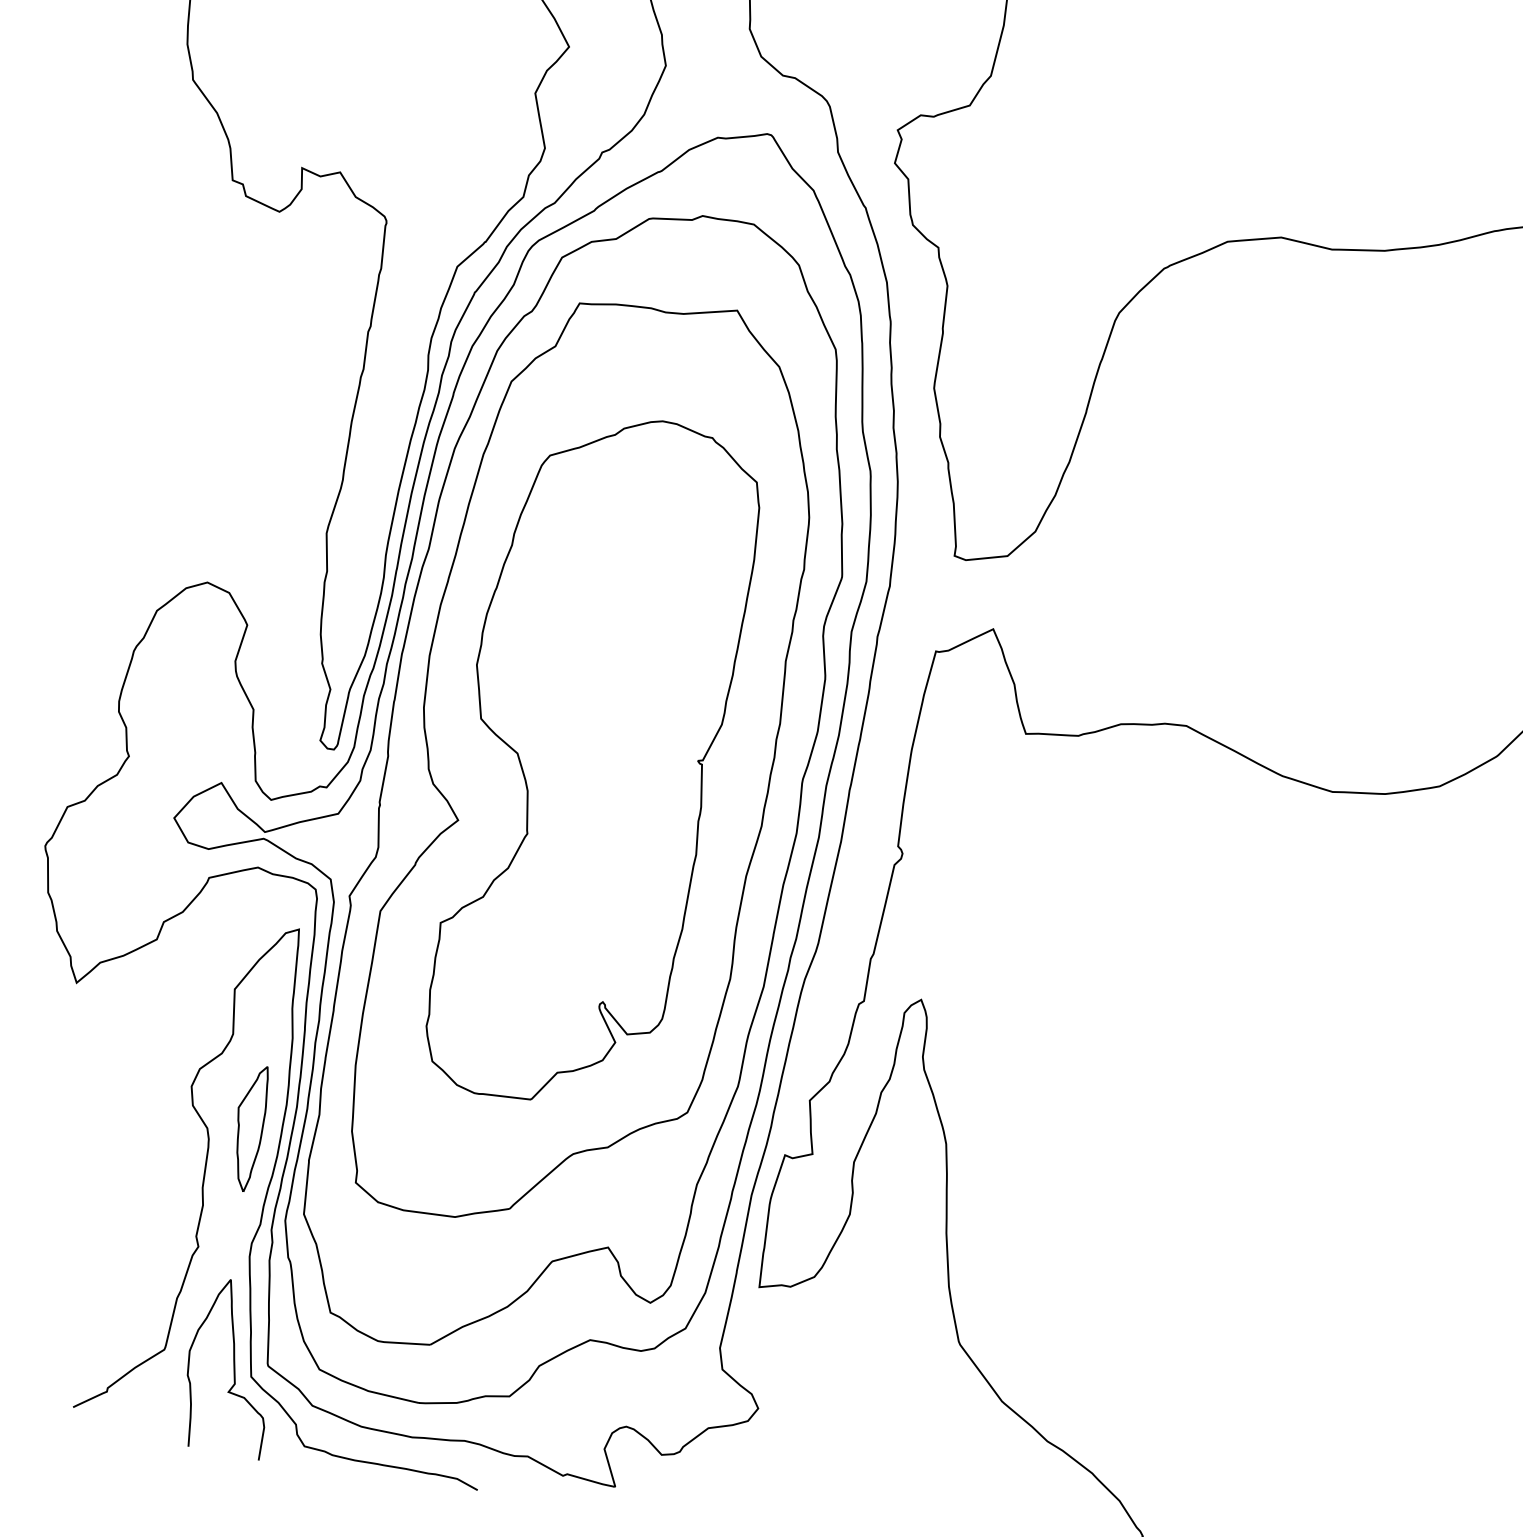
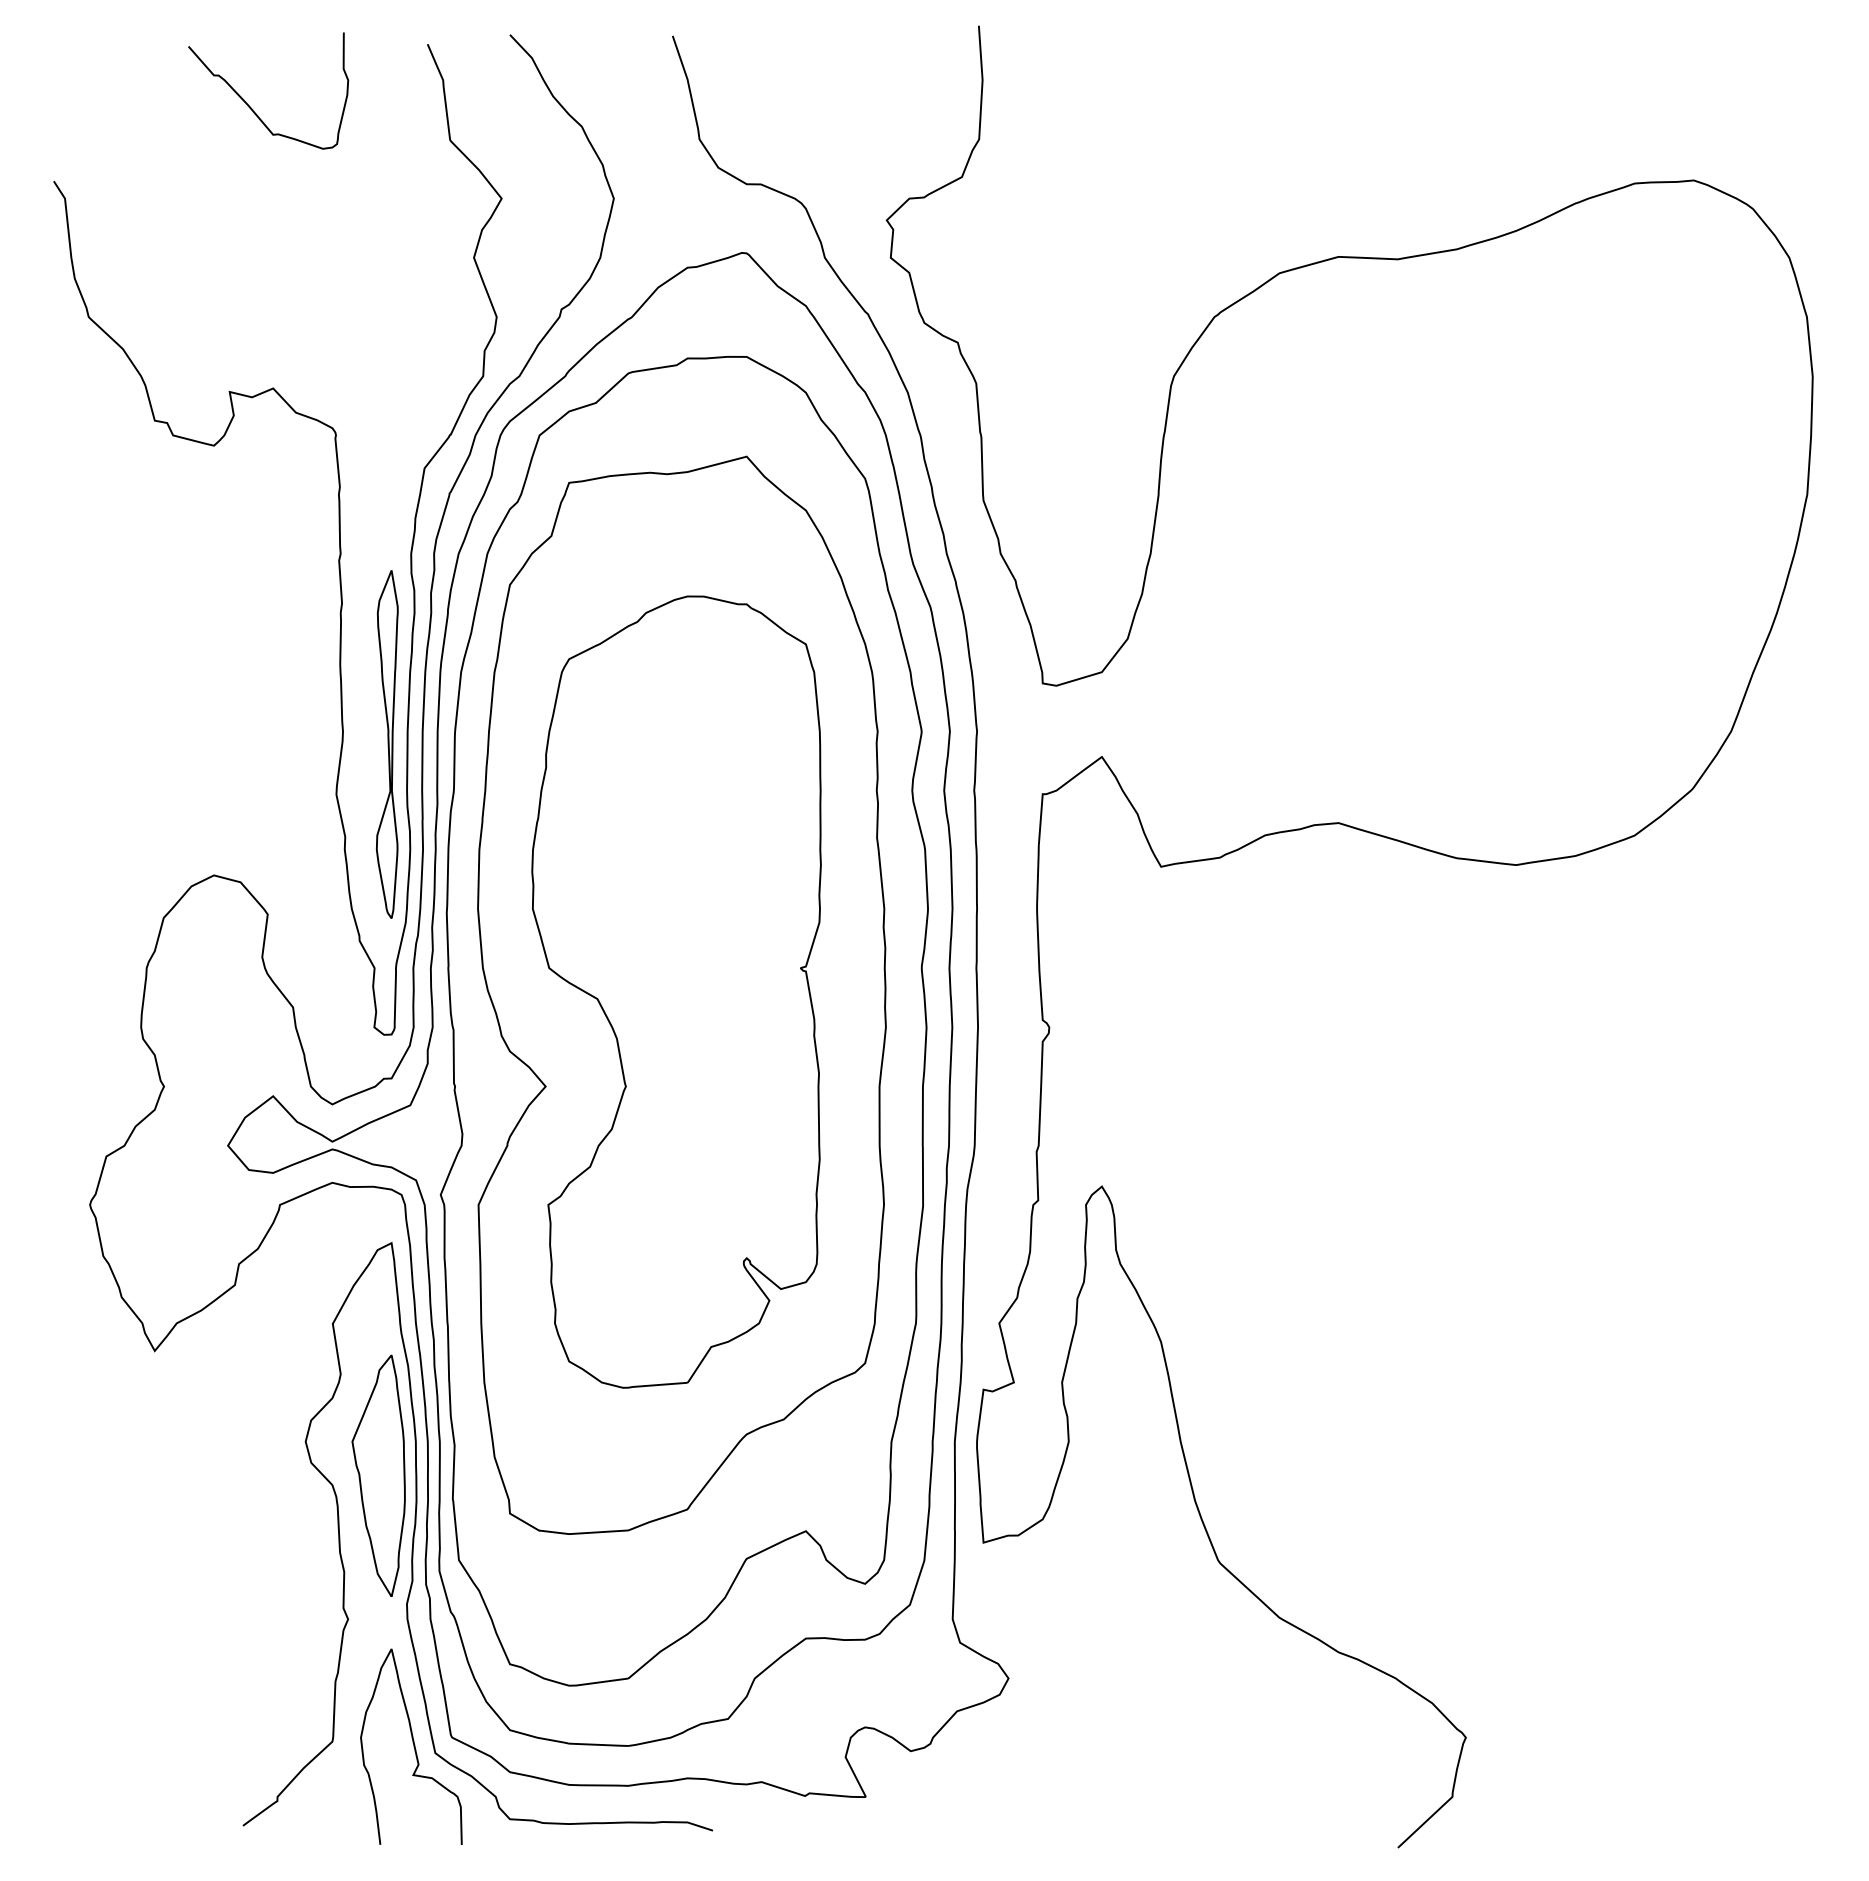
part: (378, 498) -> (386, 744), added
part: (248, 1127) -> (378, 1475), size x1.67

